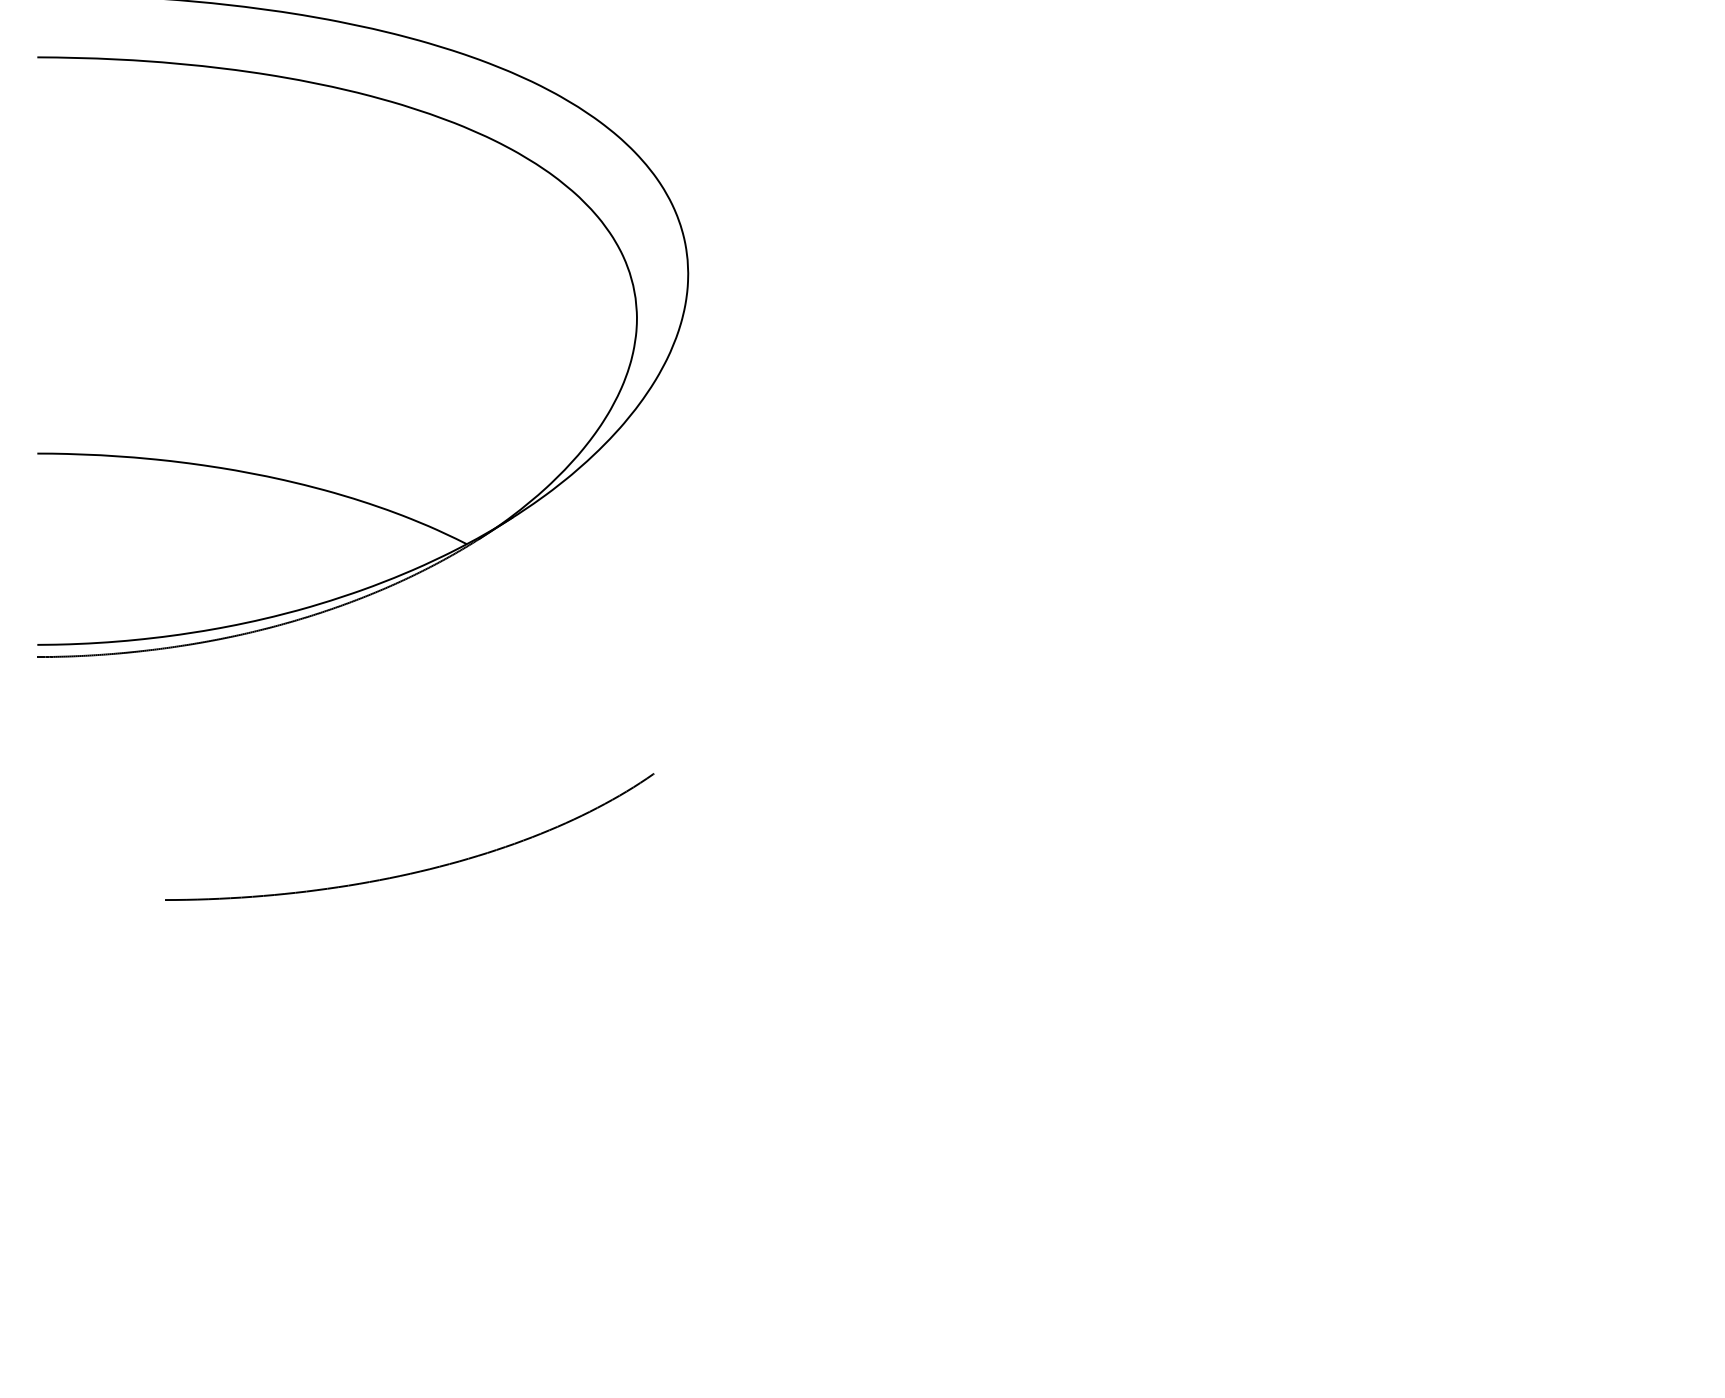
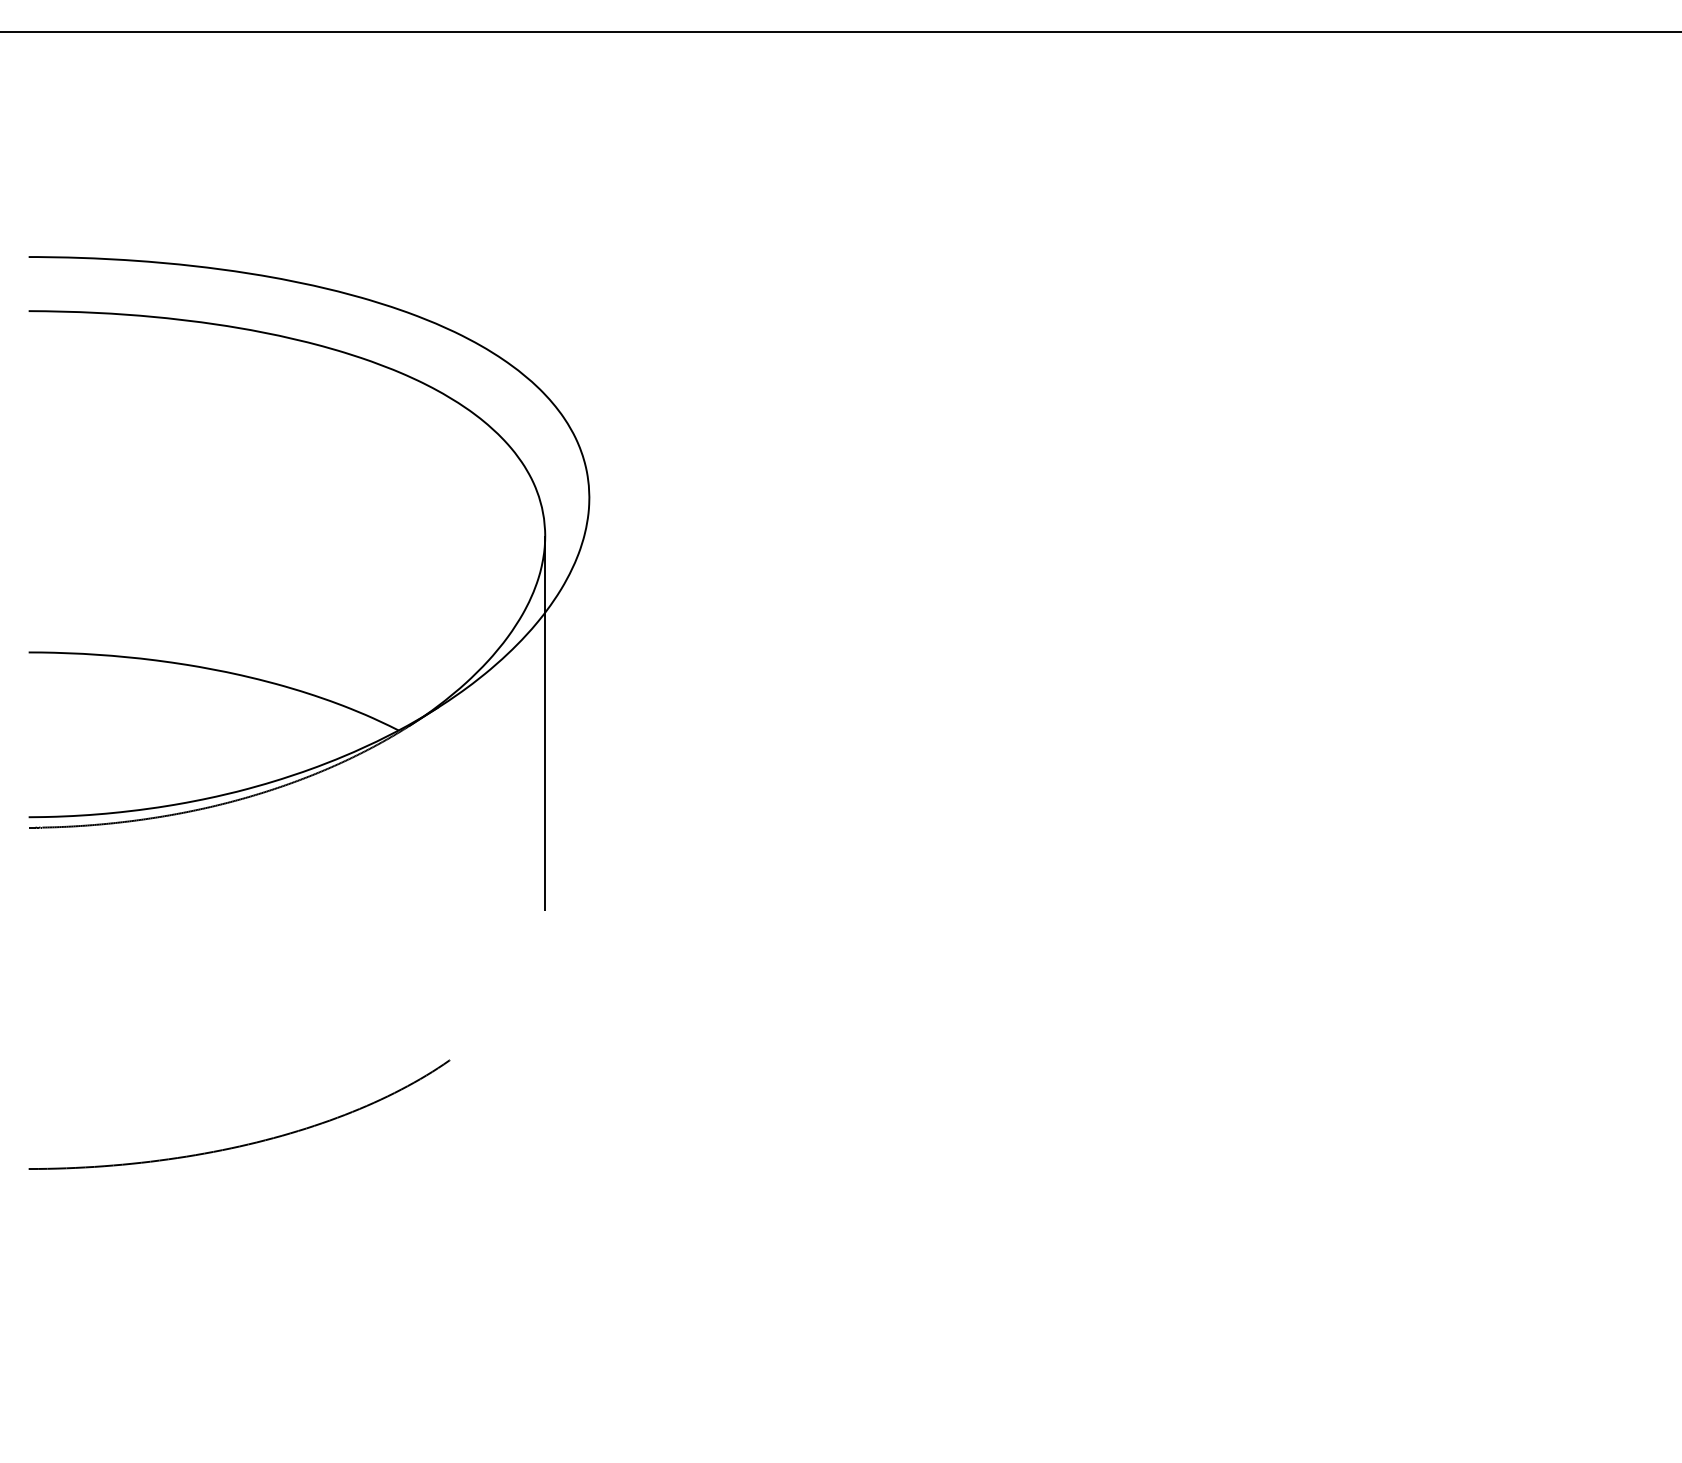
line: (637, 536) -> (545, 723), added
curve: (419, 870) -> (247, 1143), moved

